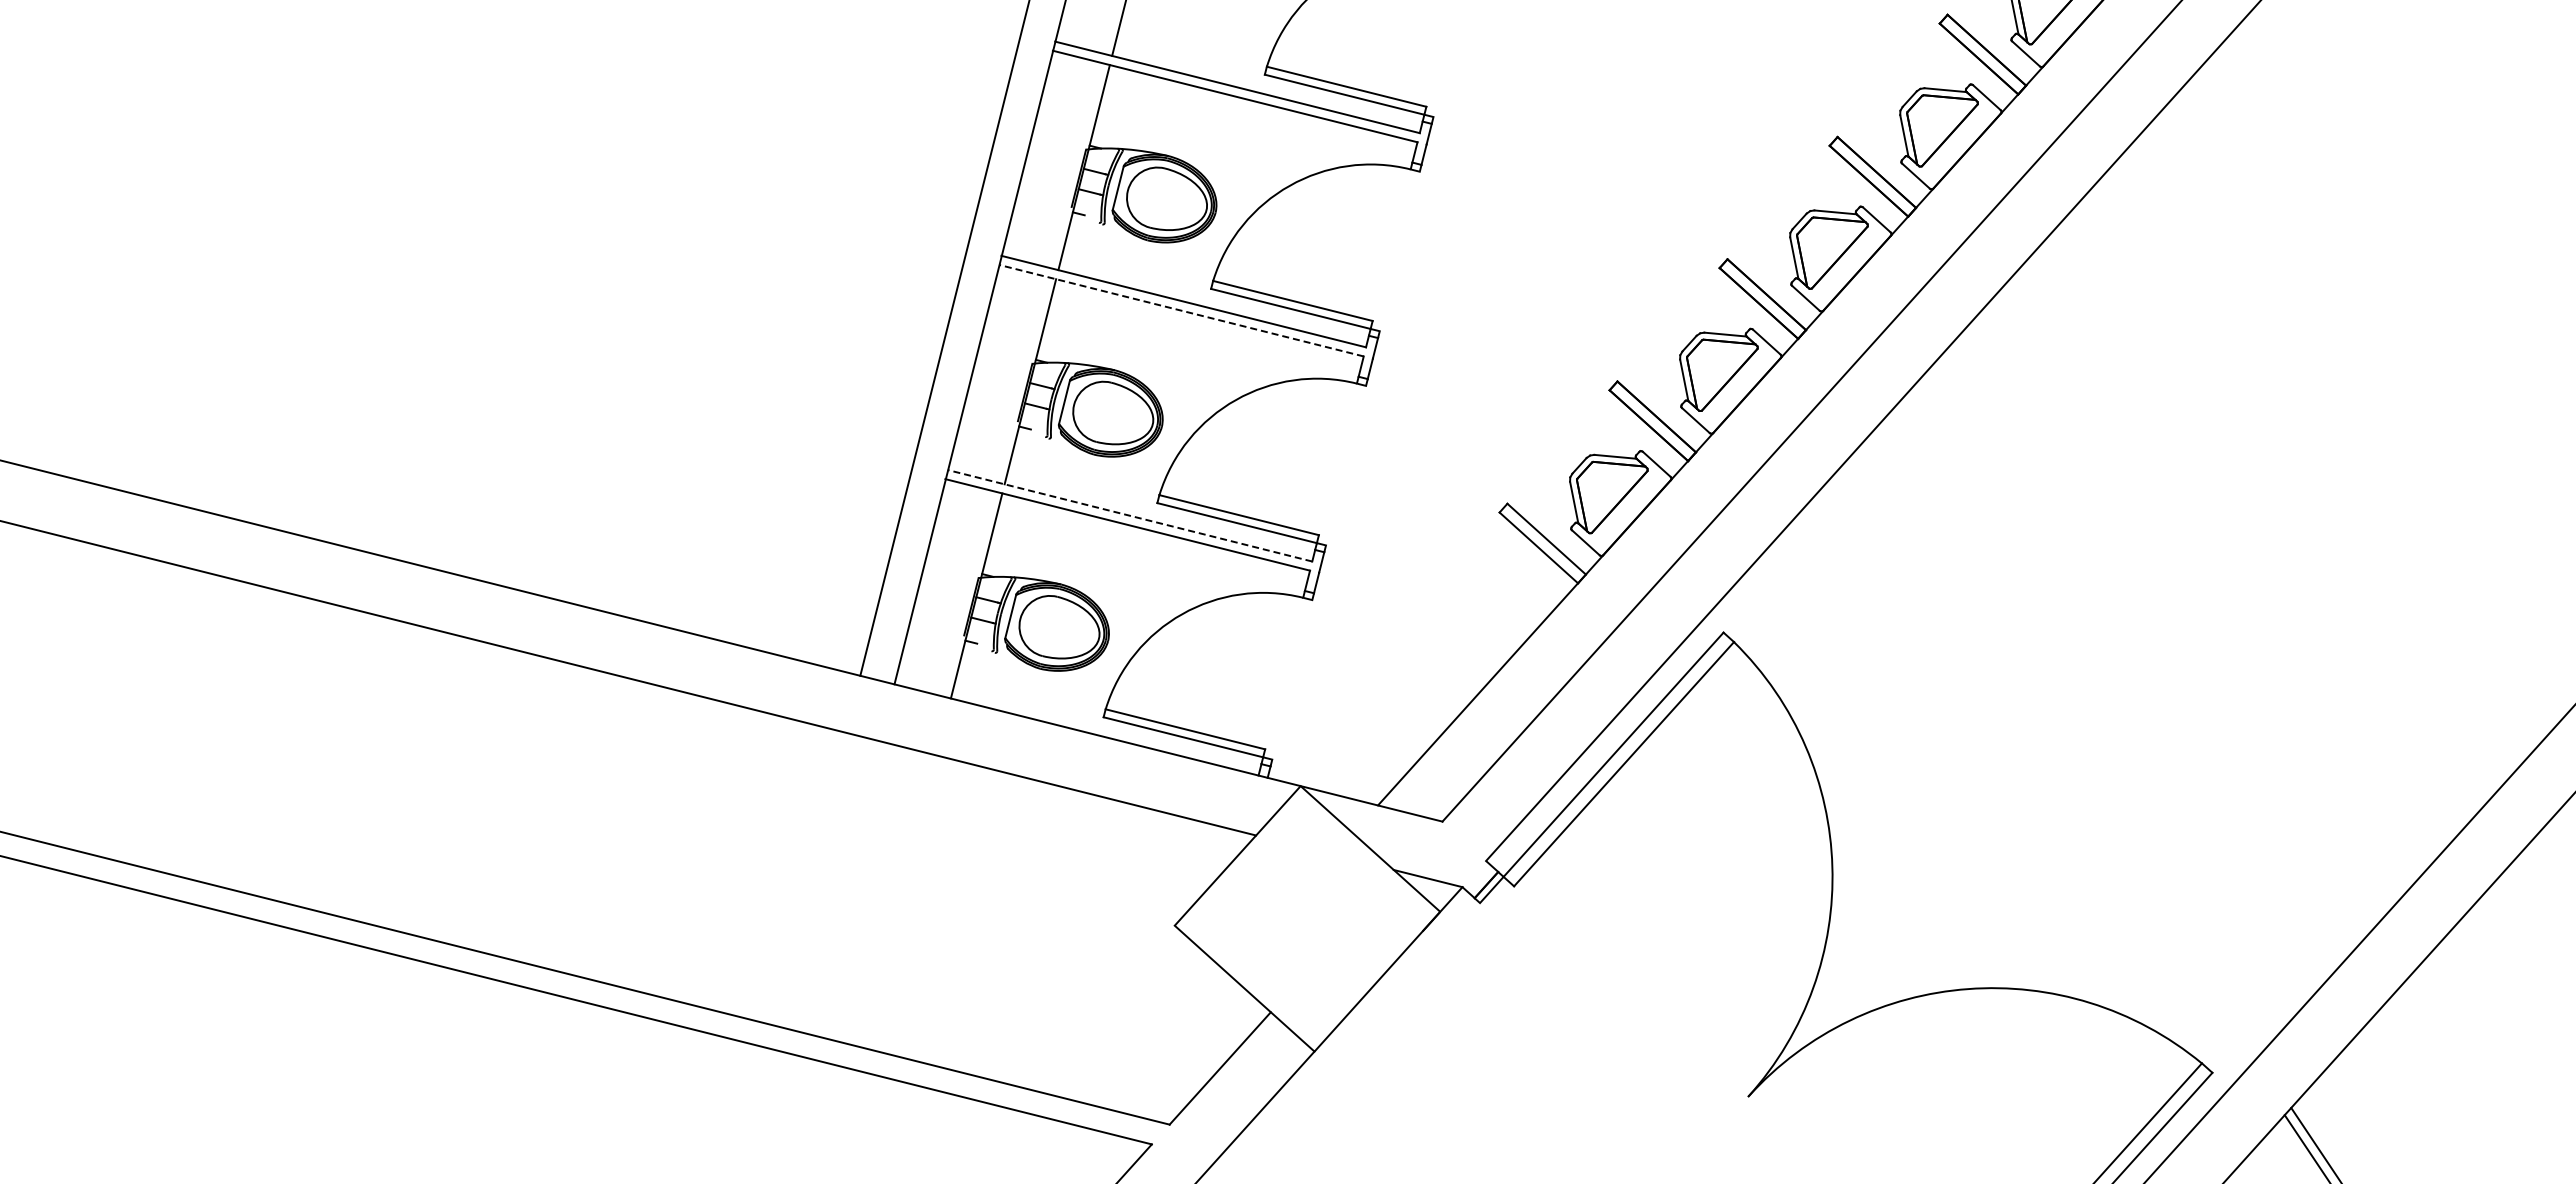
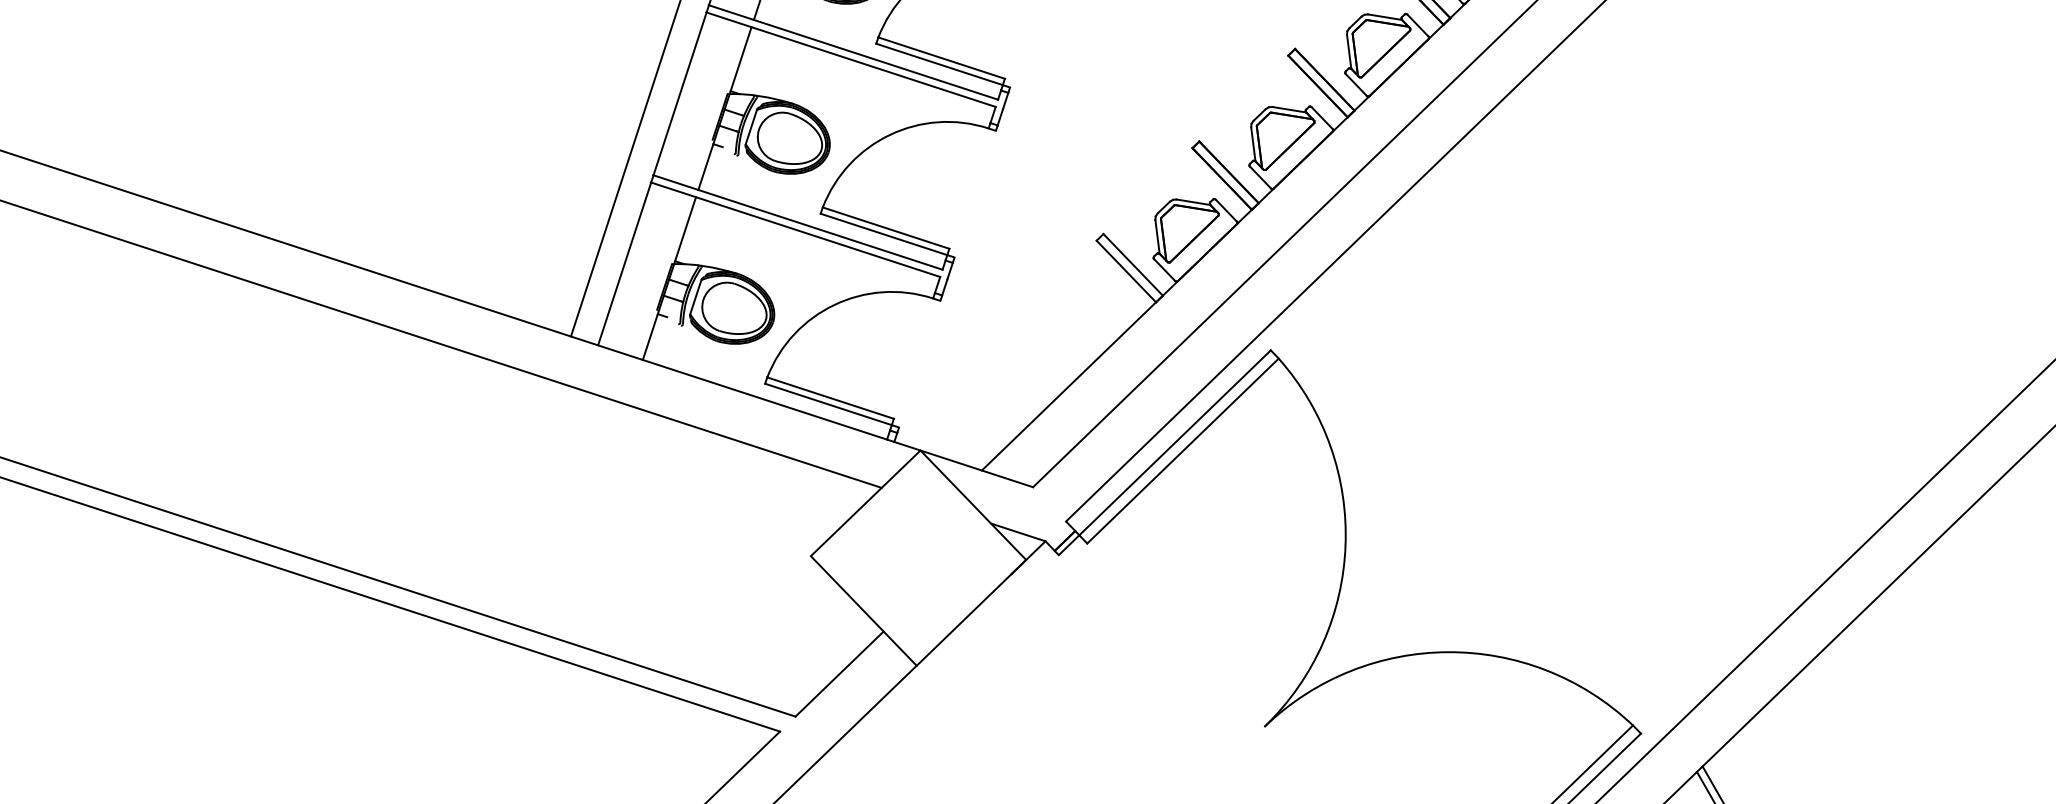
line: (1181, 310) -> (851, 59), dashed -> solid
line: (1130, 515) -> (798, 222), dashed -> solid

